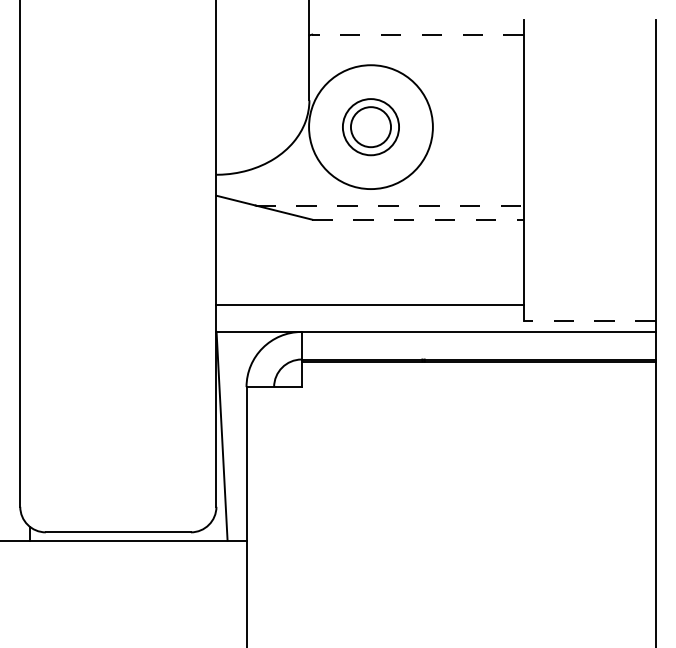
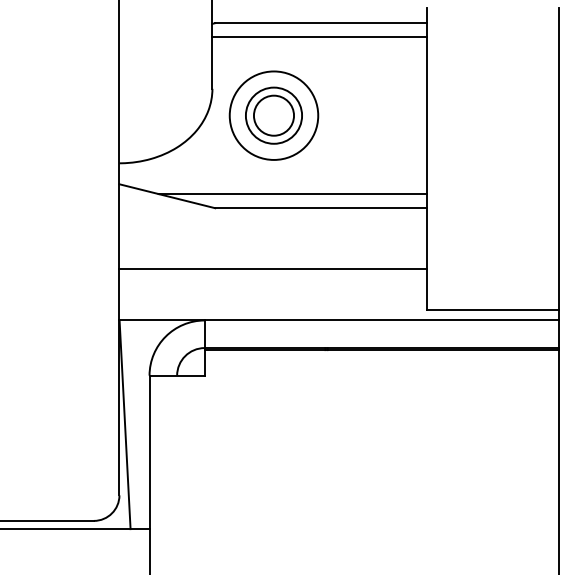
line: (418, 34) -> (321, 23), dashed -> solid
line: (416, 48) -> (319, 37), added
circle: (370, 126) -> (273, 115), size x0.71
line: (390, 205) -> (293, 194), dashed -> solid
line: (418, 219) -> (321, 208), dashed -> solid
line: (369, 304) -> (272, 269), moved
line: (589, 321) -> (492, 310), dashed -> solid

